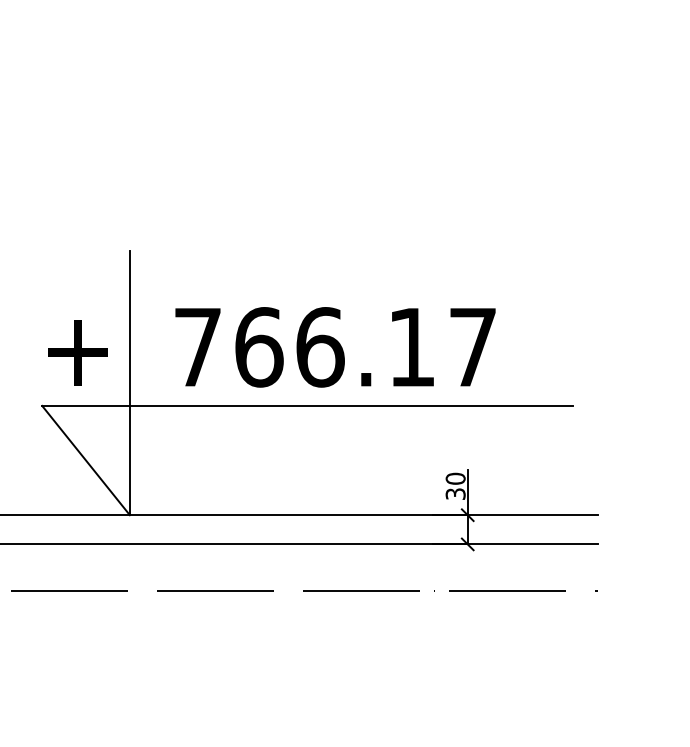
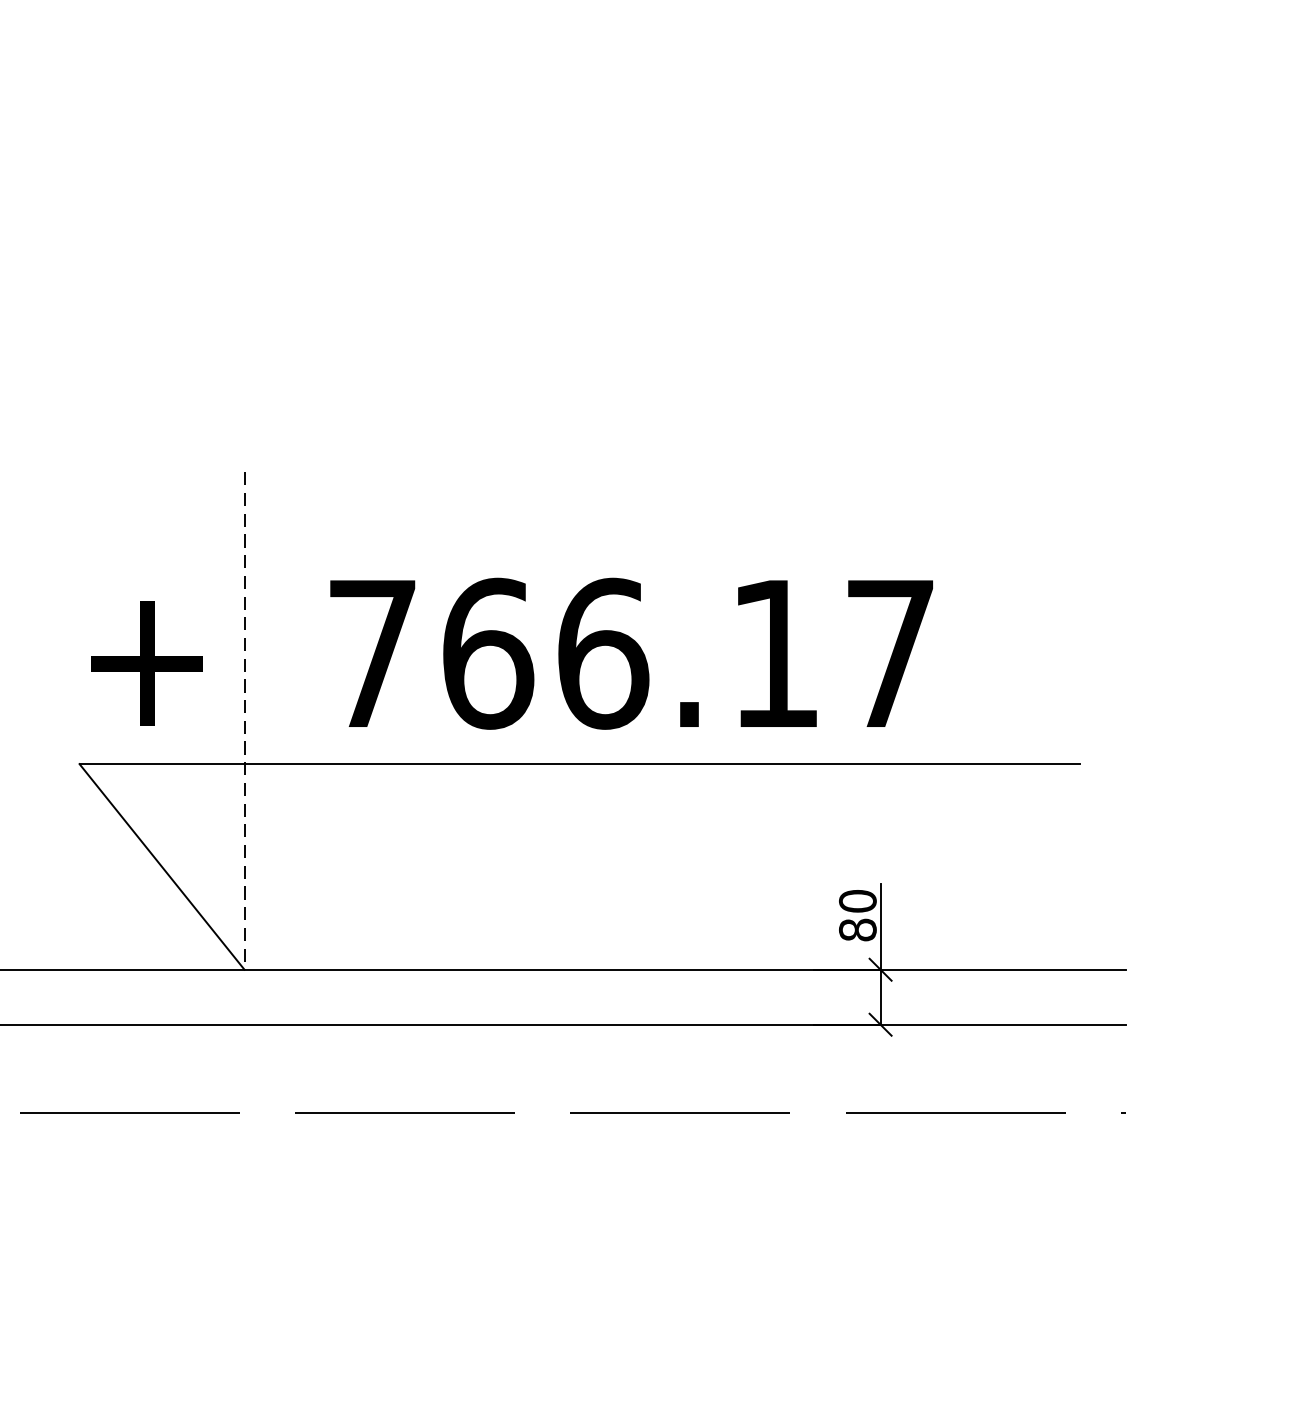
line: (129, 383) -> (243, 721), solid -> dashed
text: (455, 494) -> (857, 930), 30 -> 80

